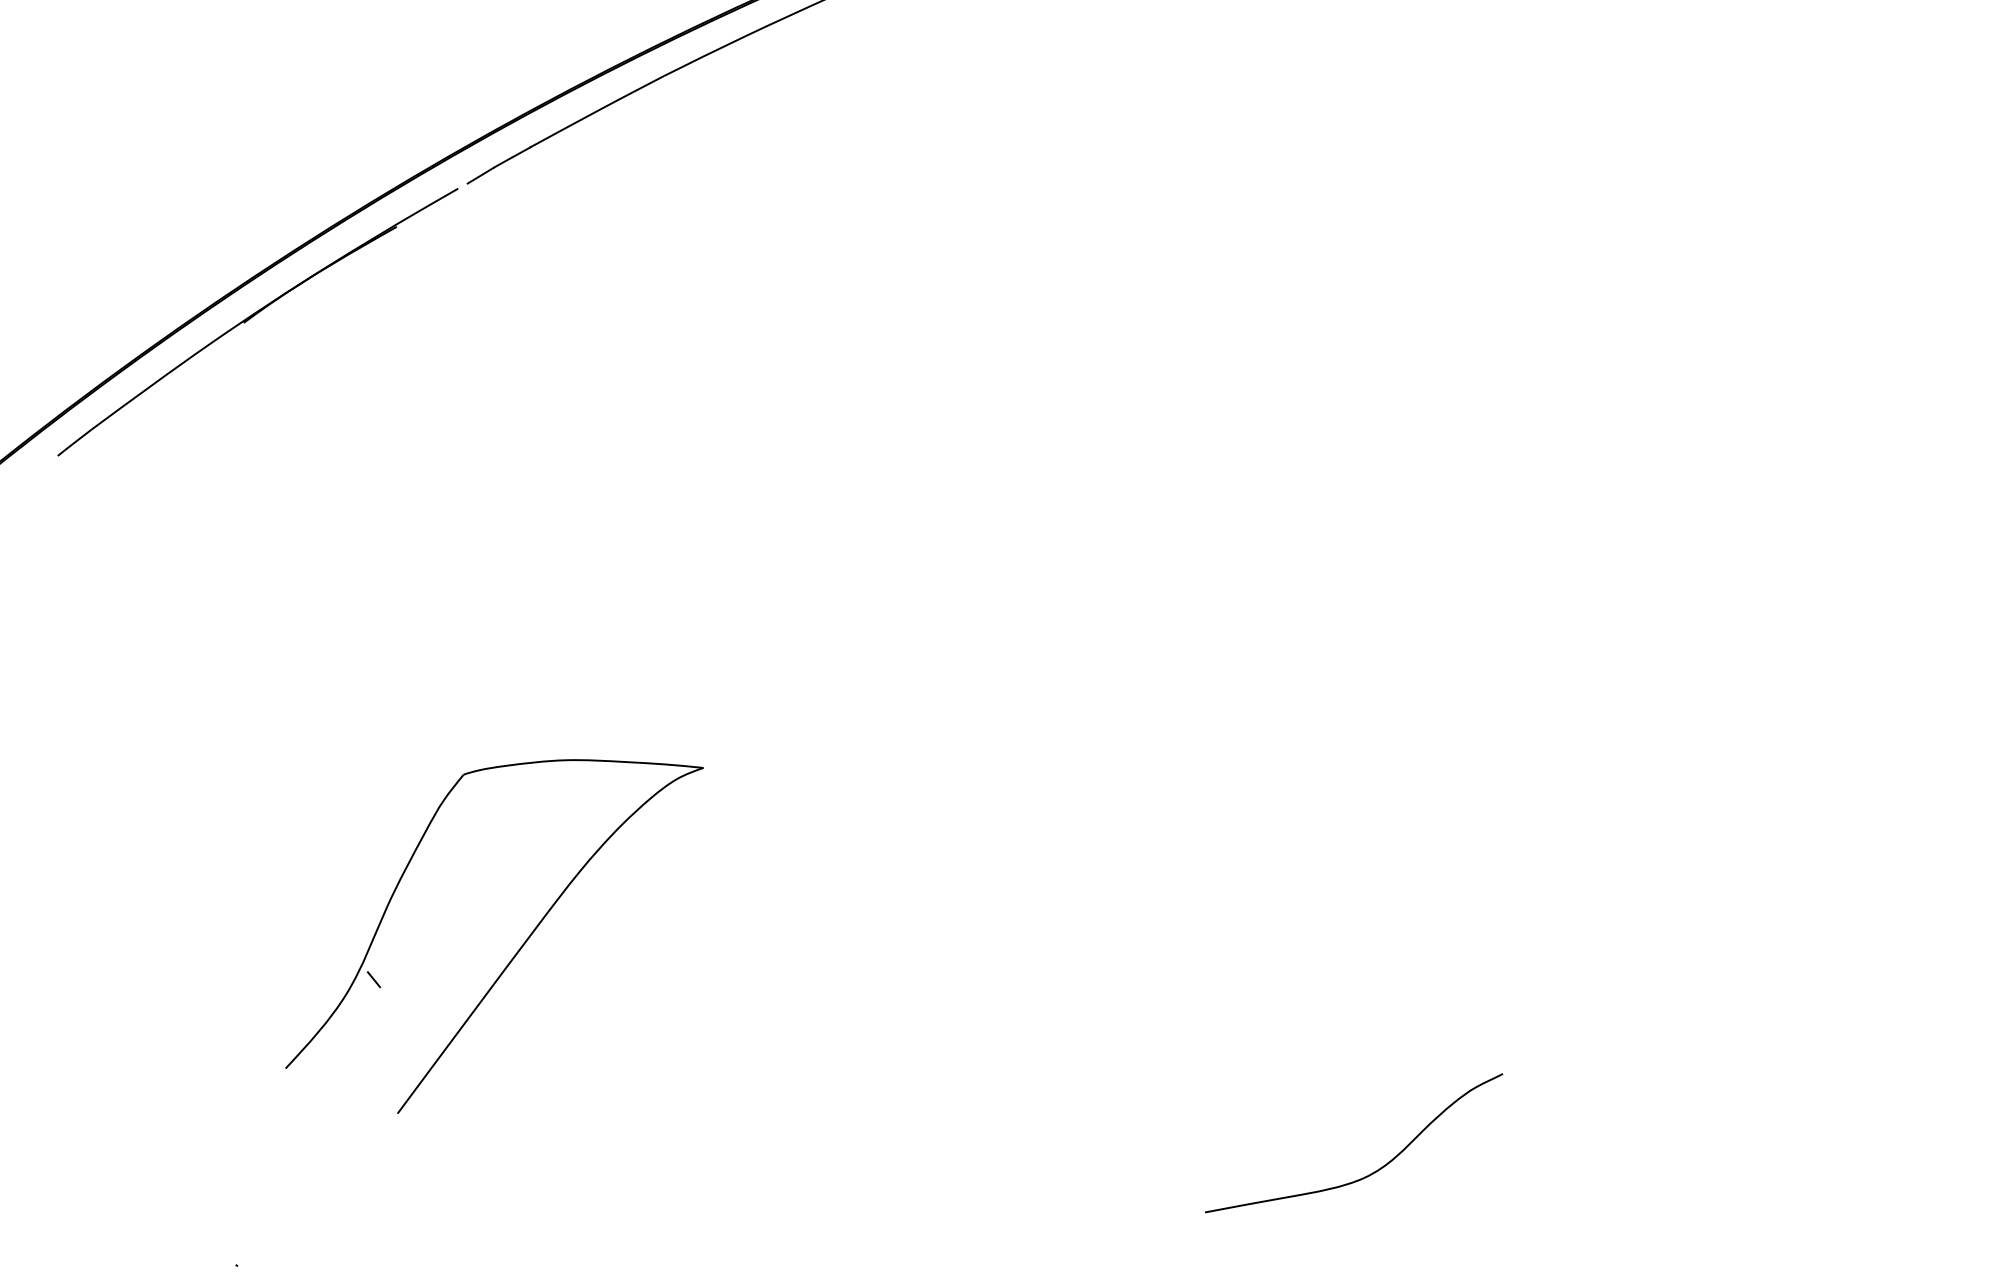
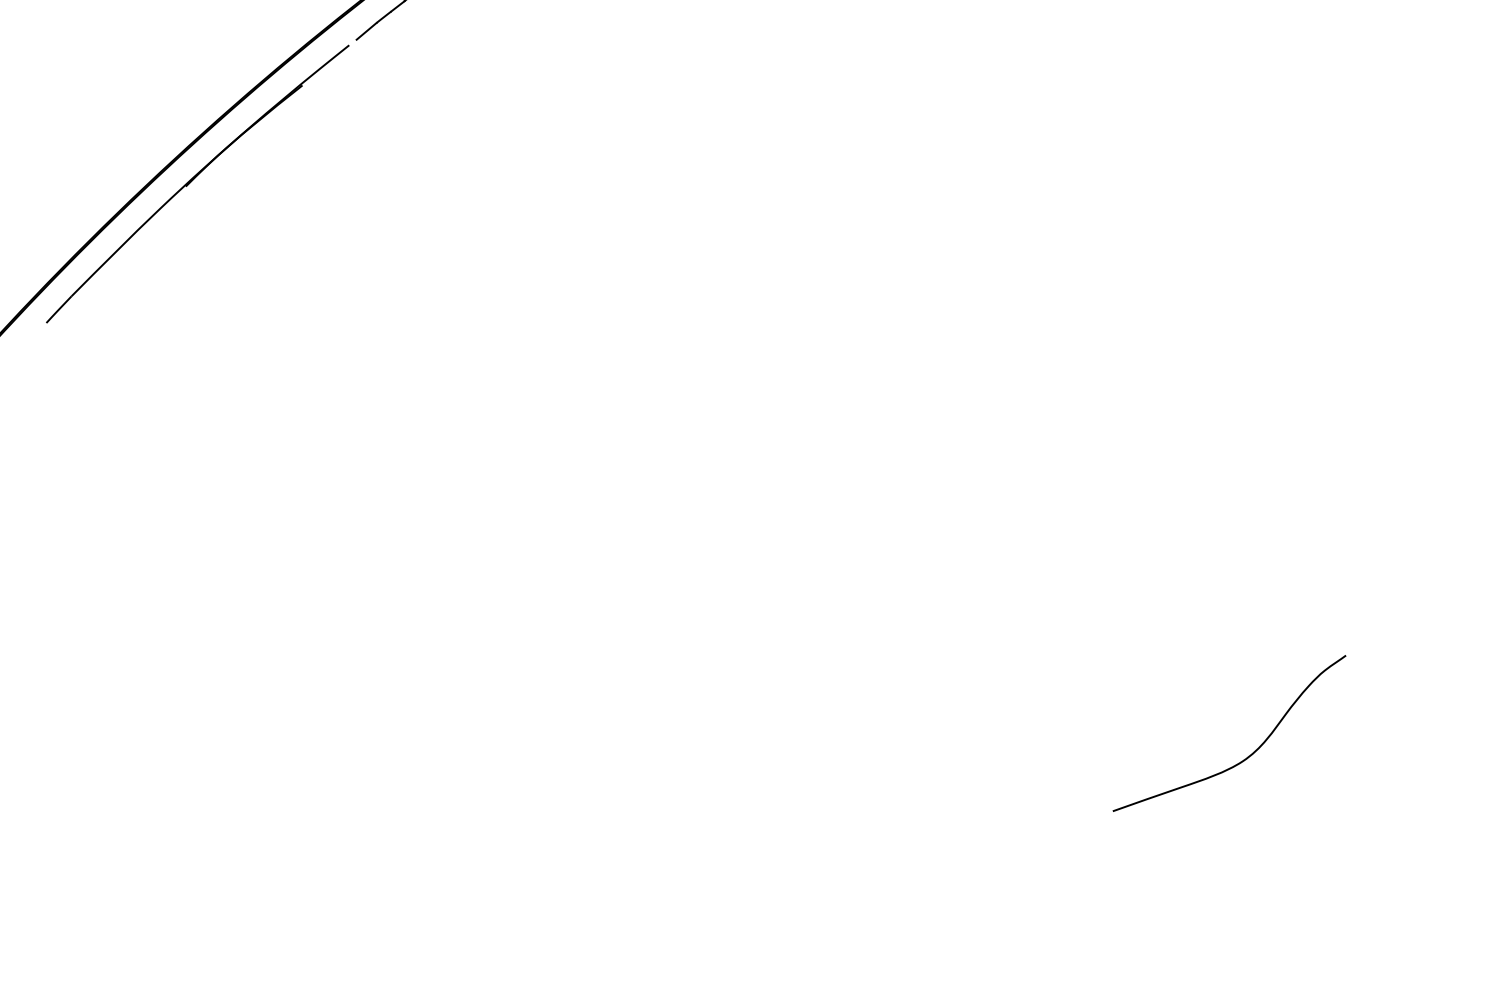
part: (515, 953) -> (497, 682), removed

